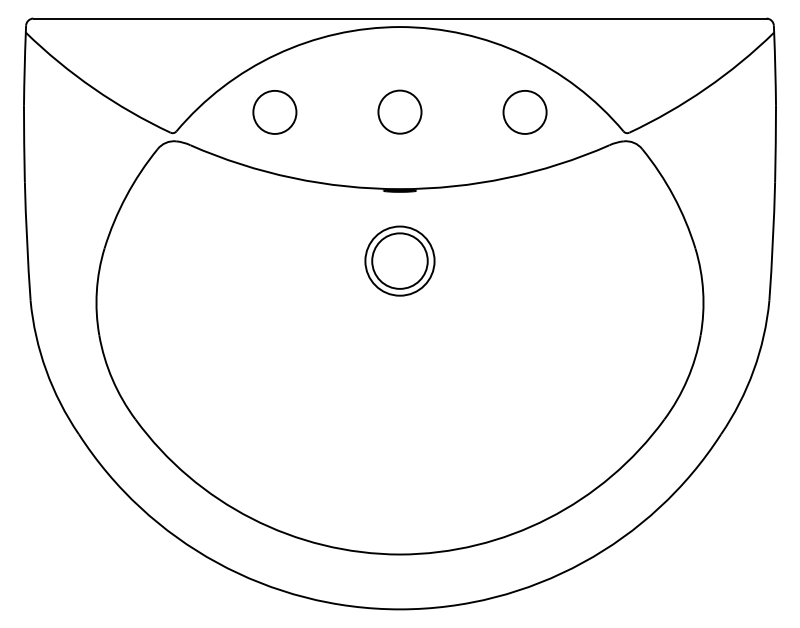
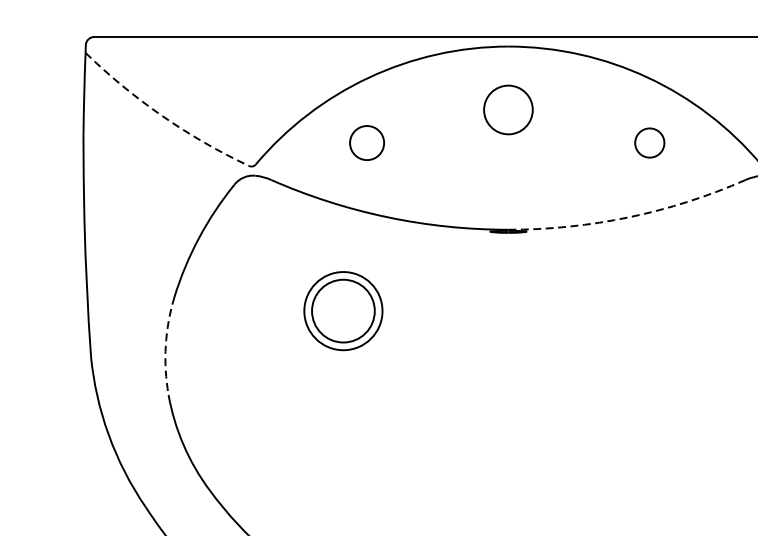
arc: (94, 88) -> (163, 116), solid -> dashed
circle: (399, 111) -> (507, 109), moved
circle: (524, 111) -> (649, 142), size x0.6
circle: (274, 112) -> (366, 143), size x0.7
arc: (507, 178) -> (629, 217), solid -> dashed
part: (399, 260) -> (342, 310), moved
arc: (96, 291) -> (165, 345), solid -> dashed

